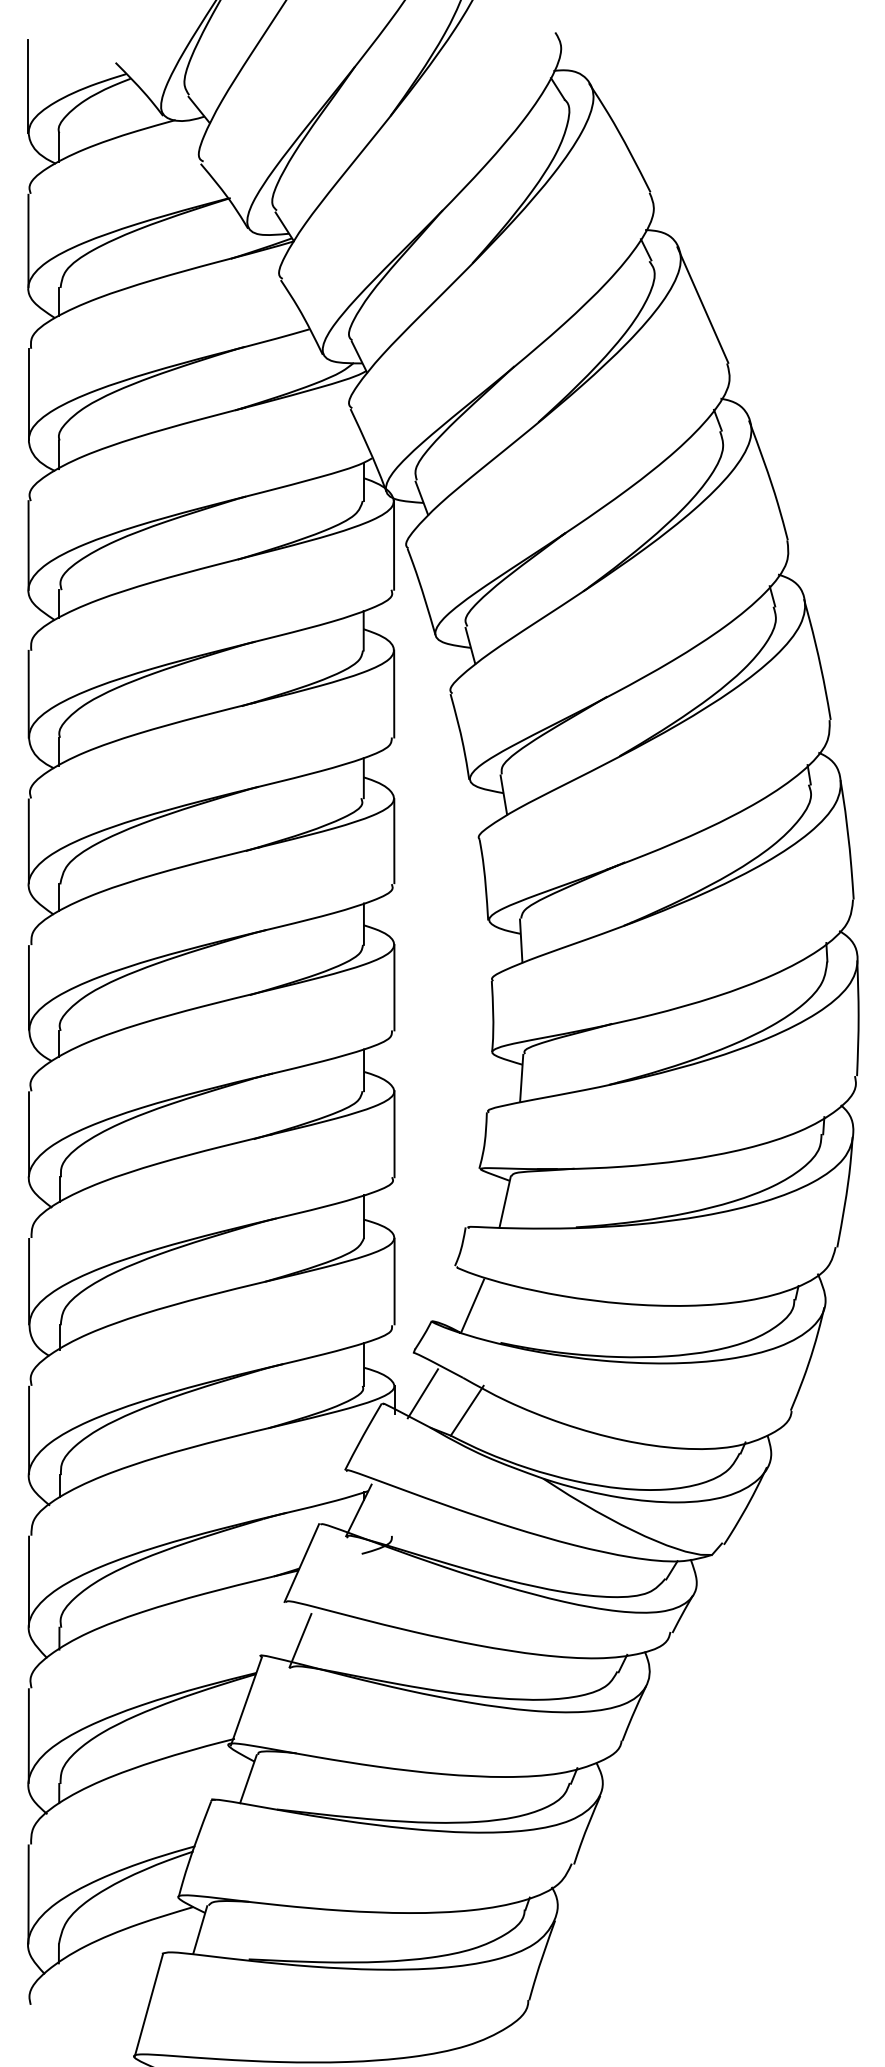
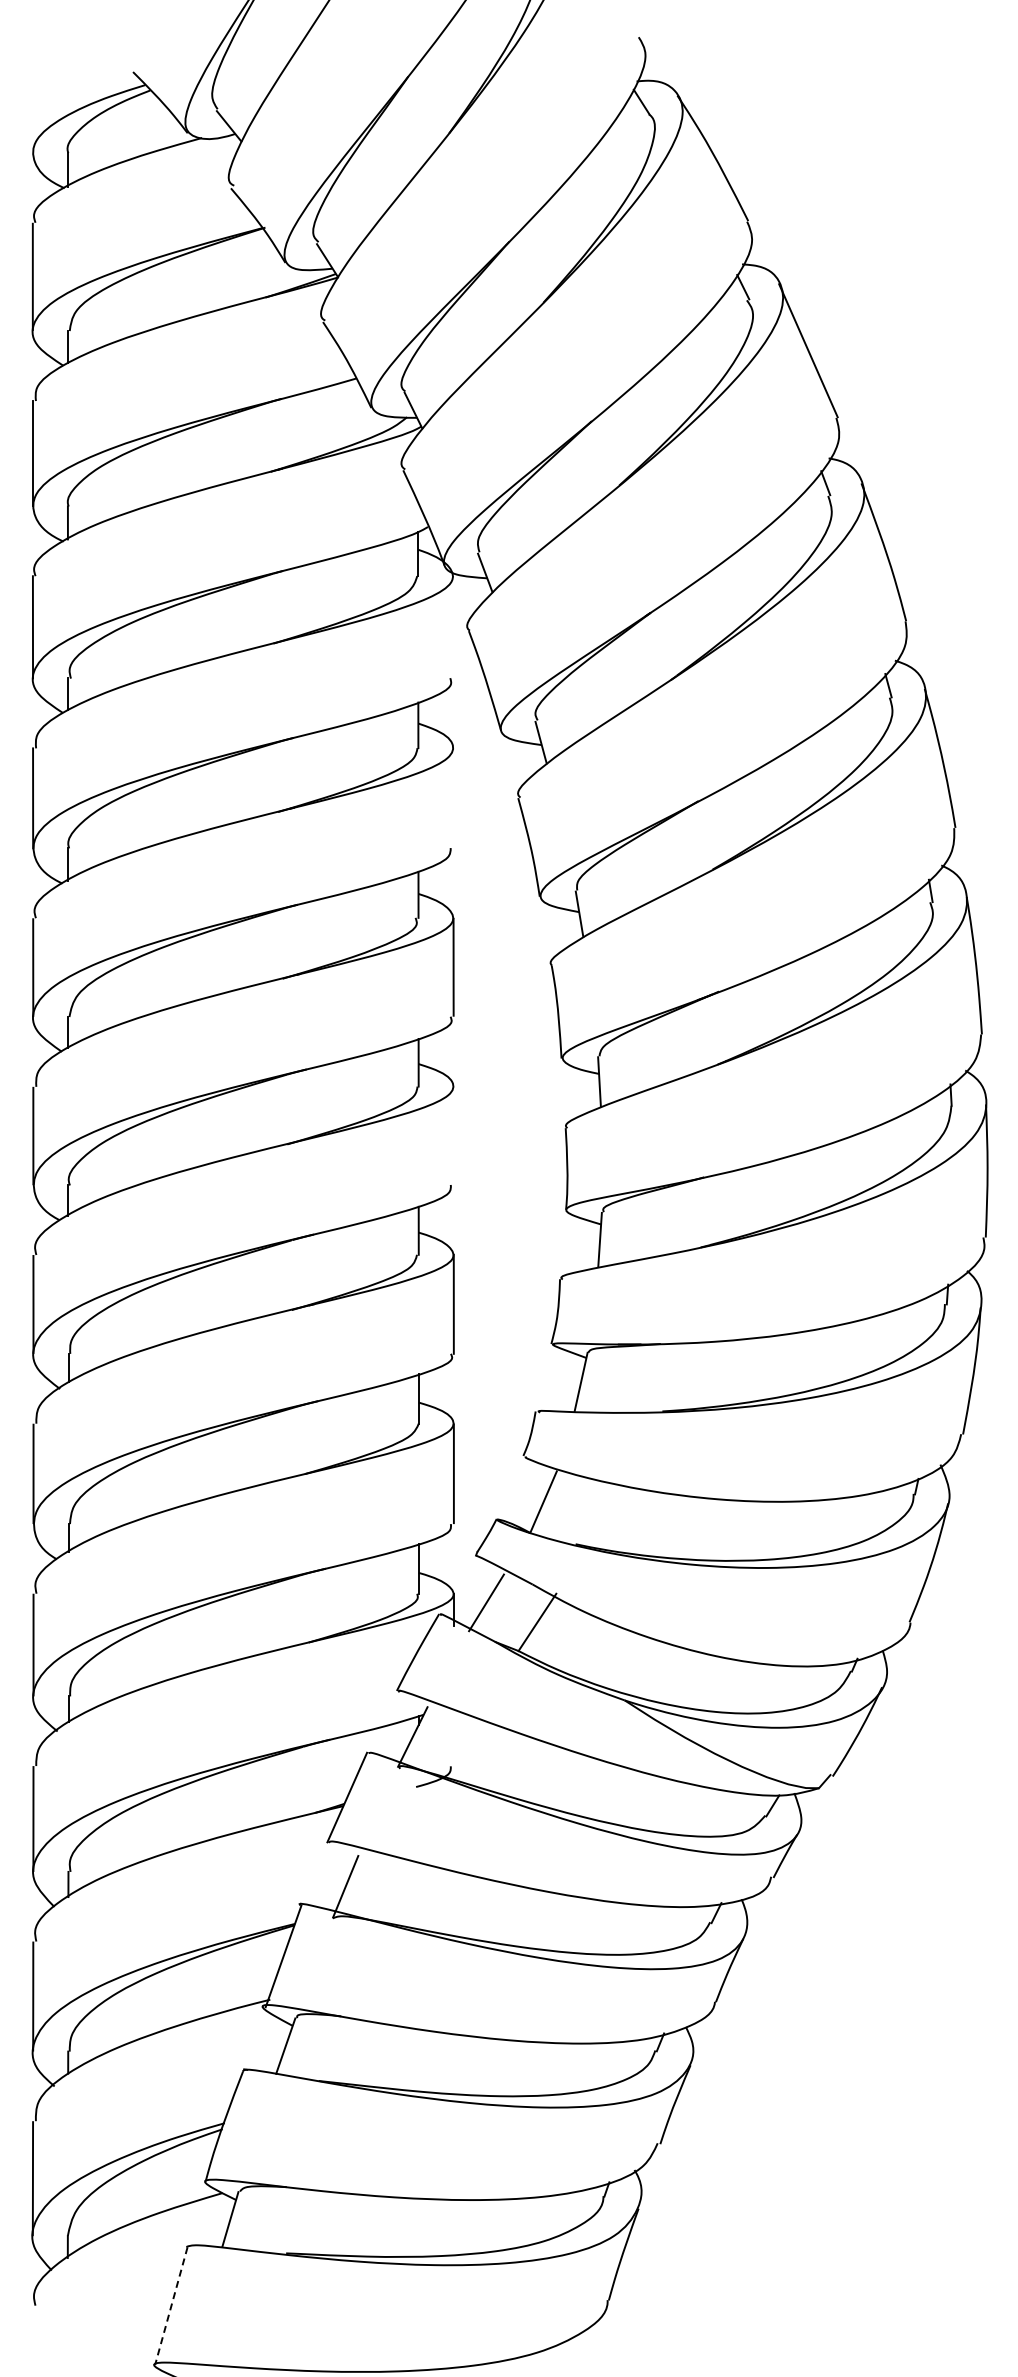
line: (28, 85) -> (32, 98), removed
line: (394, 545) -> (453, 627), removed
line: (394, 694) -> (453, 798), removed
line: (394, 987) -> (453, 1135), removed
line: (149, 2005) -> (171, 2306), solid -> dashed

